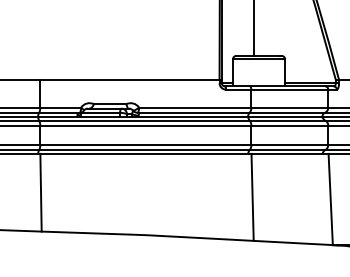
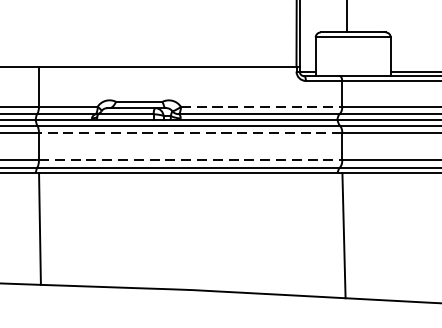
line: (195, 107) -> (261, 106), solid -> dashed
line: (145, 125) -> (190, 132), solid -> dashed
line: (145, 144) -> (190, 159), solid -> dashed

